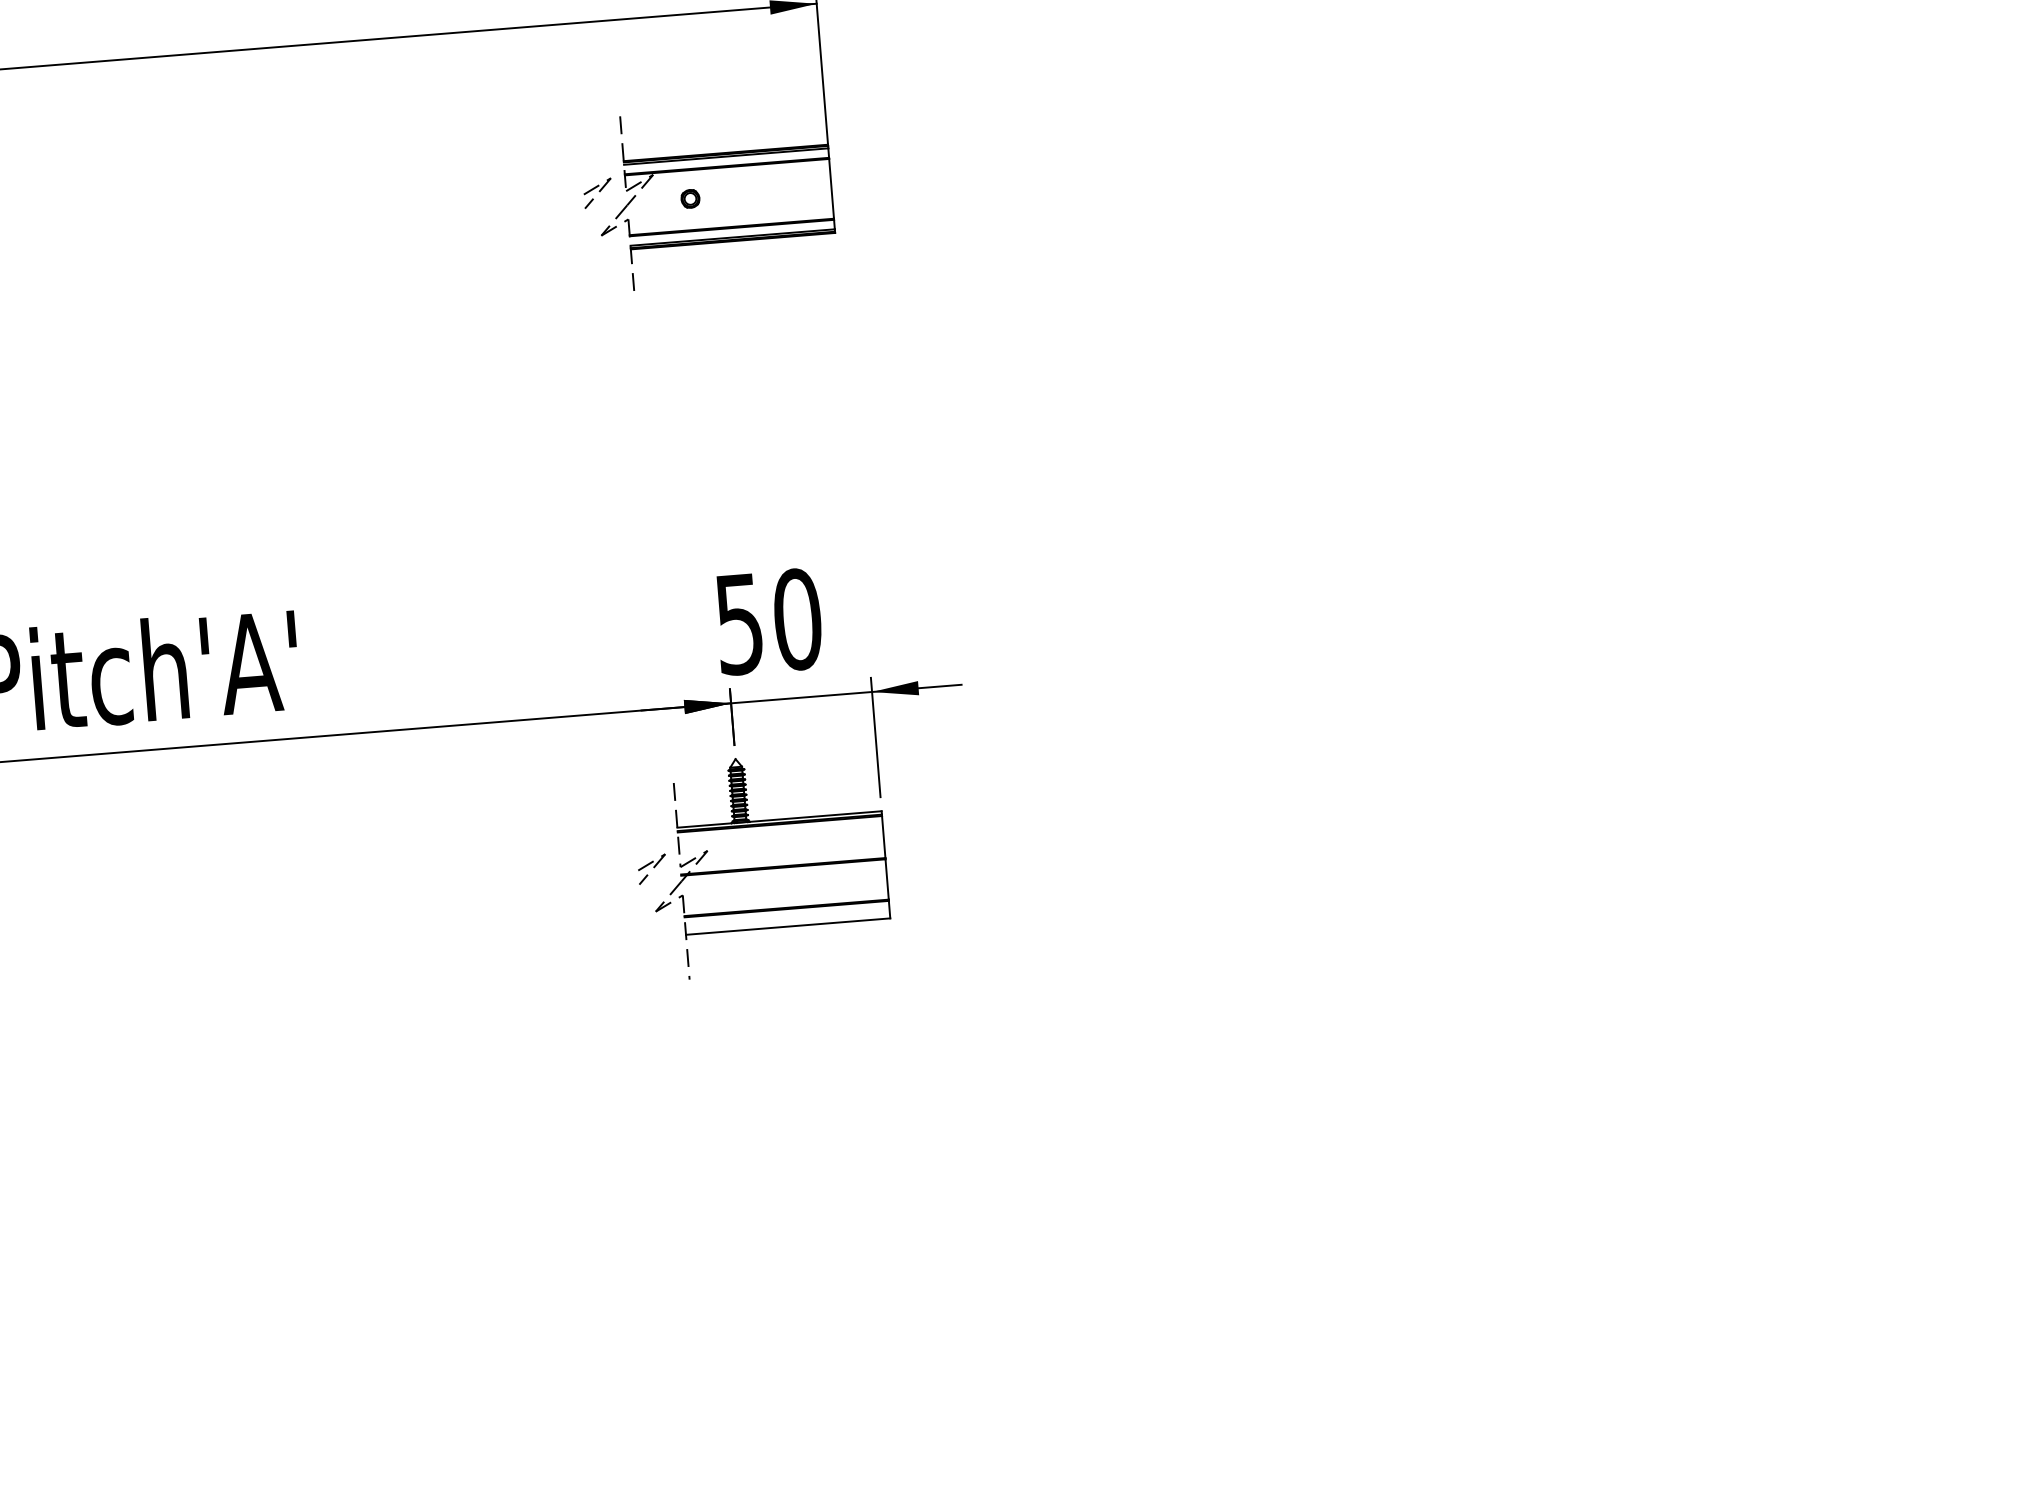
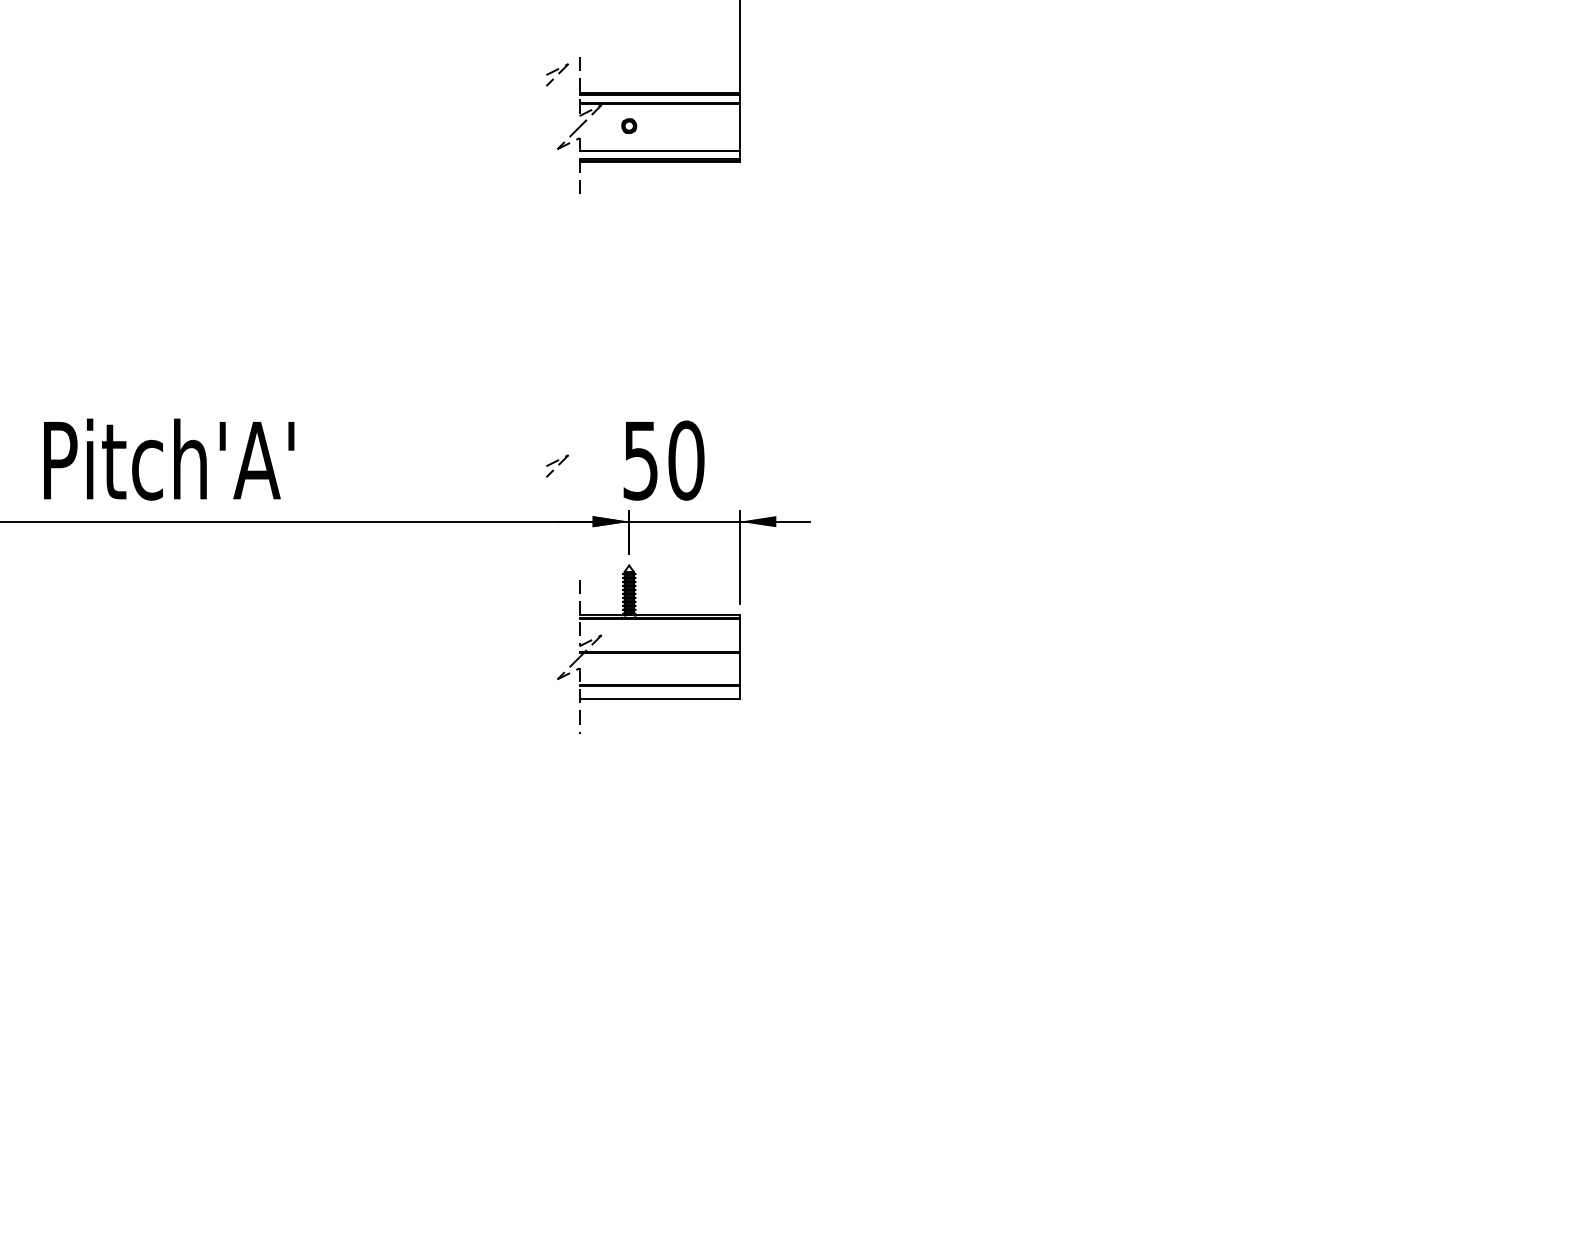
part: (597, 192) -> (557, 74), moved
part: (652, 868) -> (557, 465), moved

